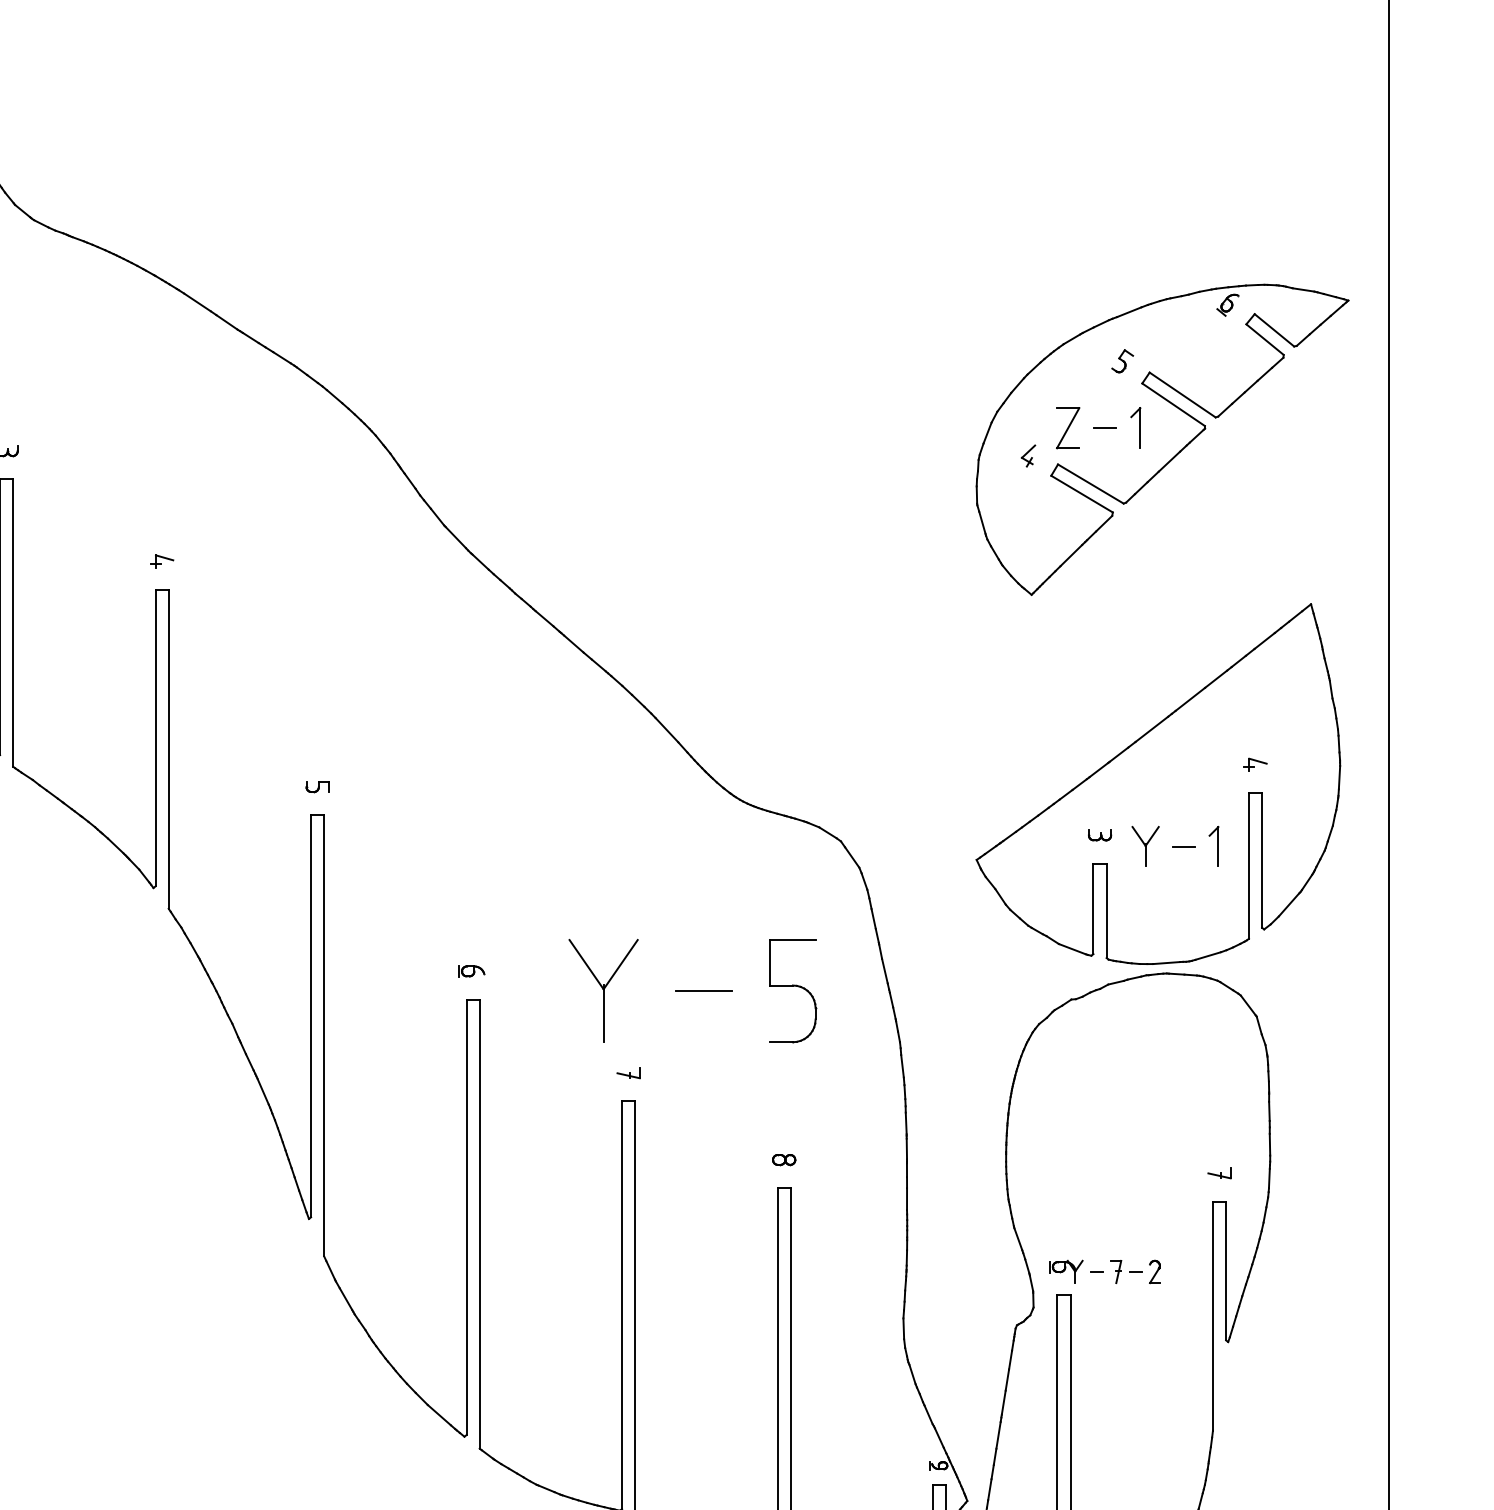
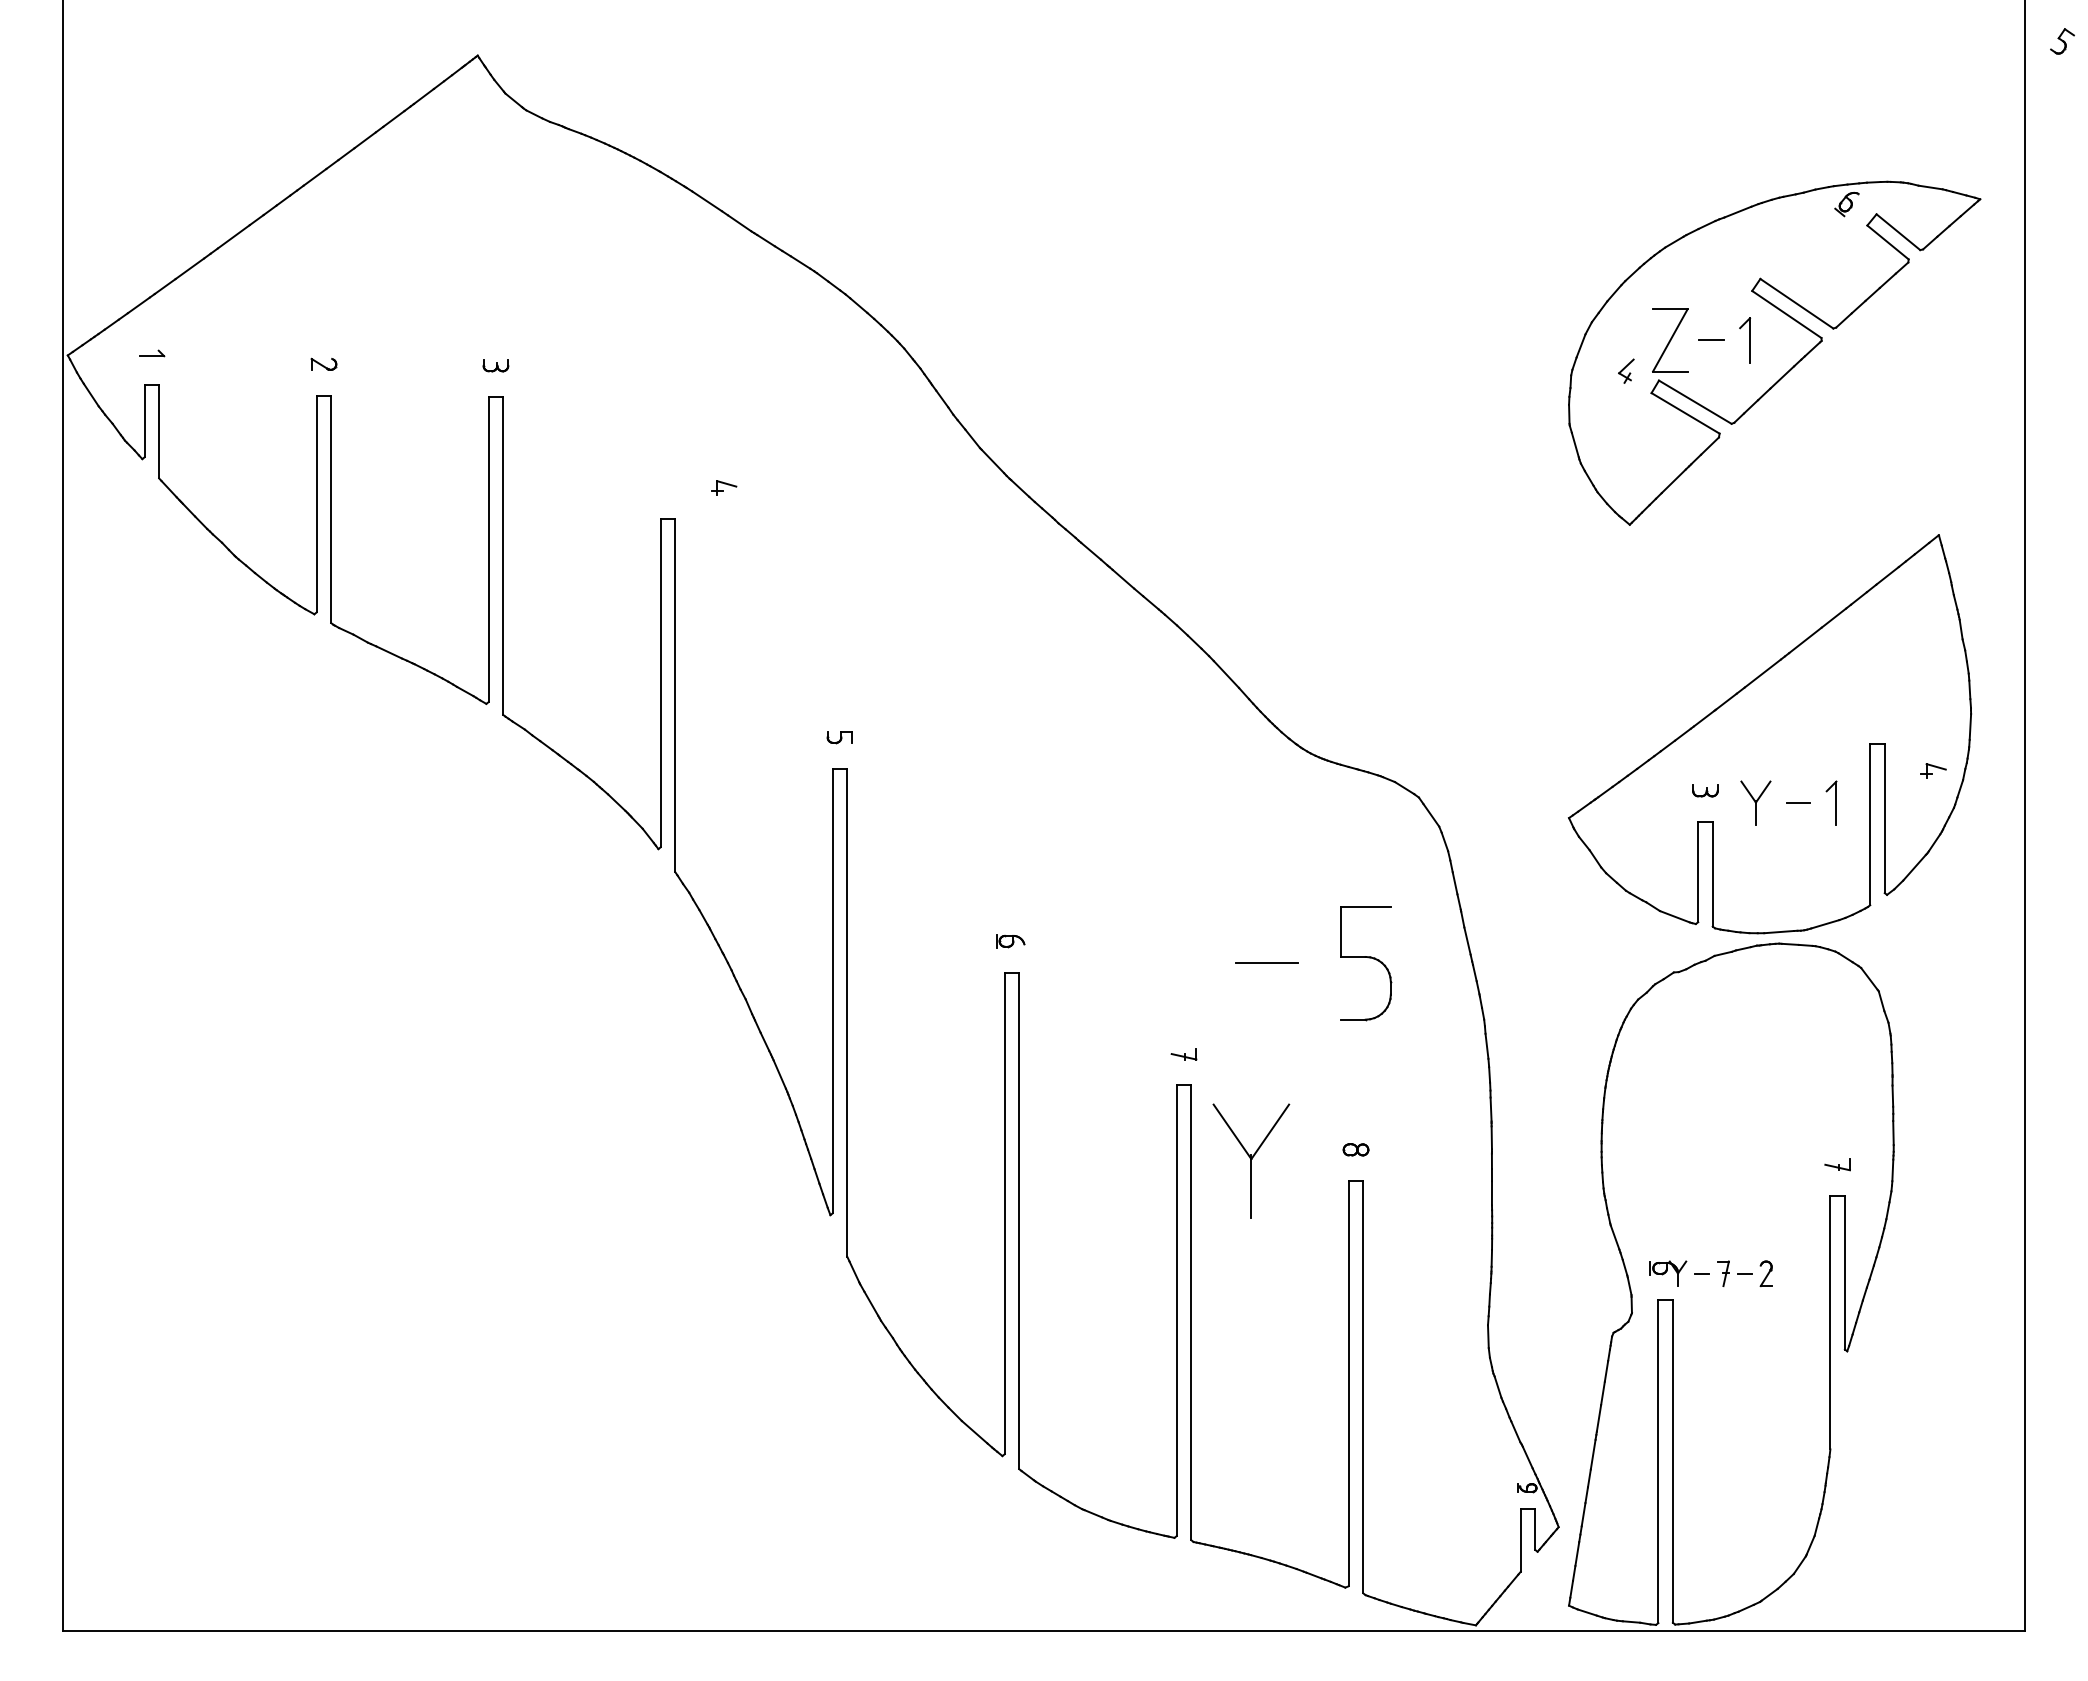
part: (1122, 361) -> (2062, 41), moved
part: (1067, 428) -> (1669, 340), size x1.4
part: (162, 561) -> (724, 487), moved
part: (1255, 764) -> (1933, 770), moved
part: (603, 990) -> (1251, 1160), moved

